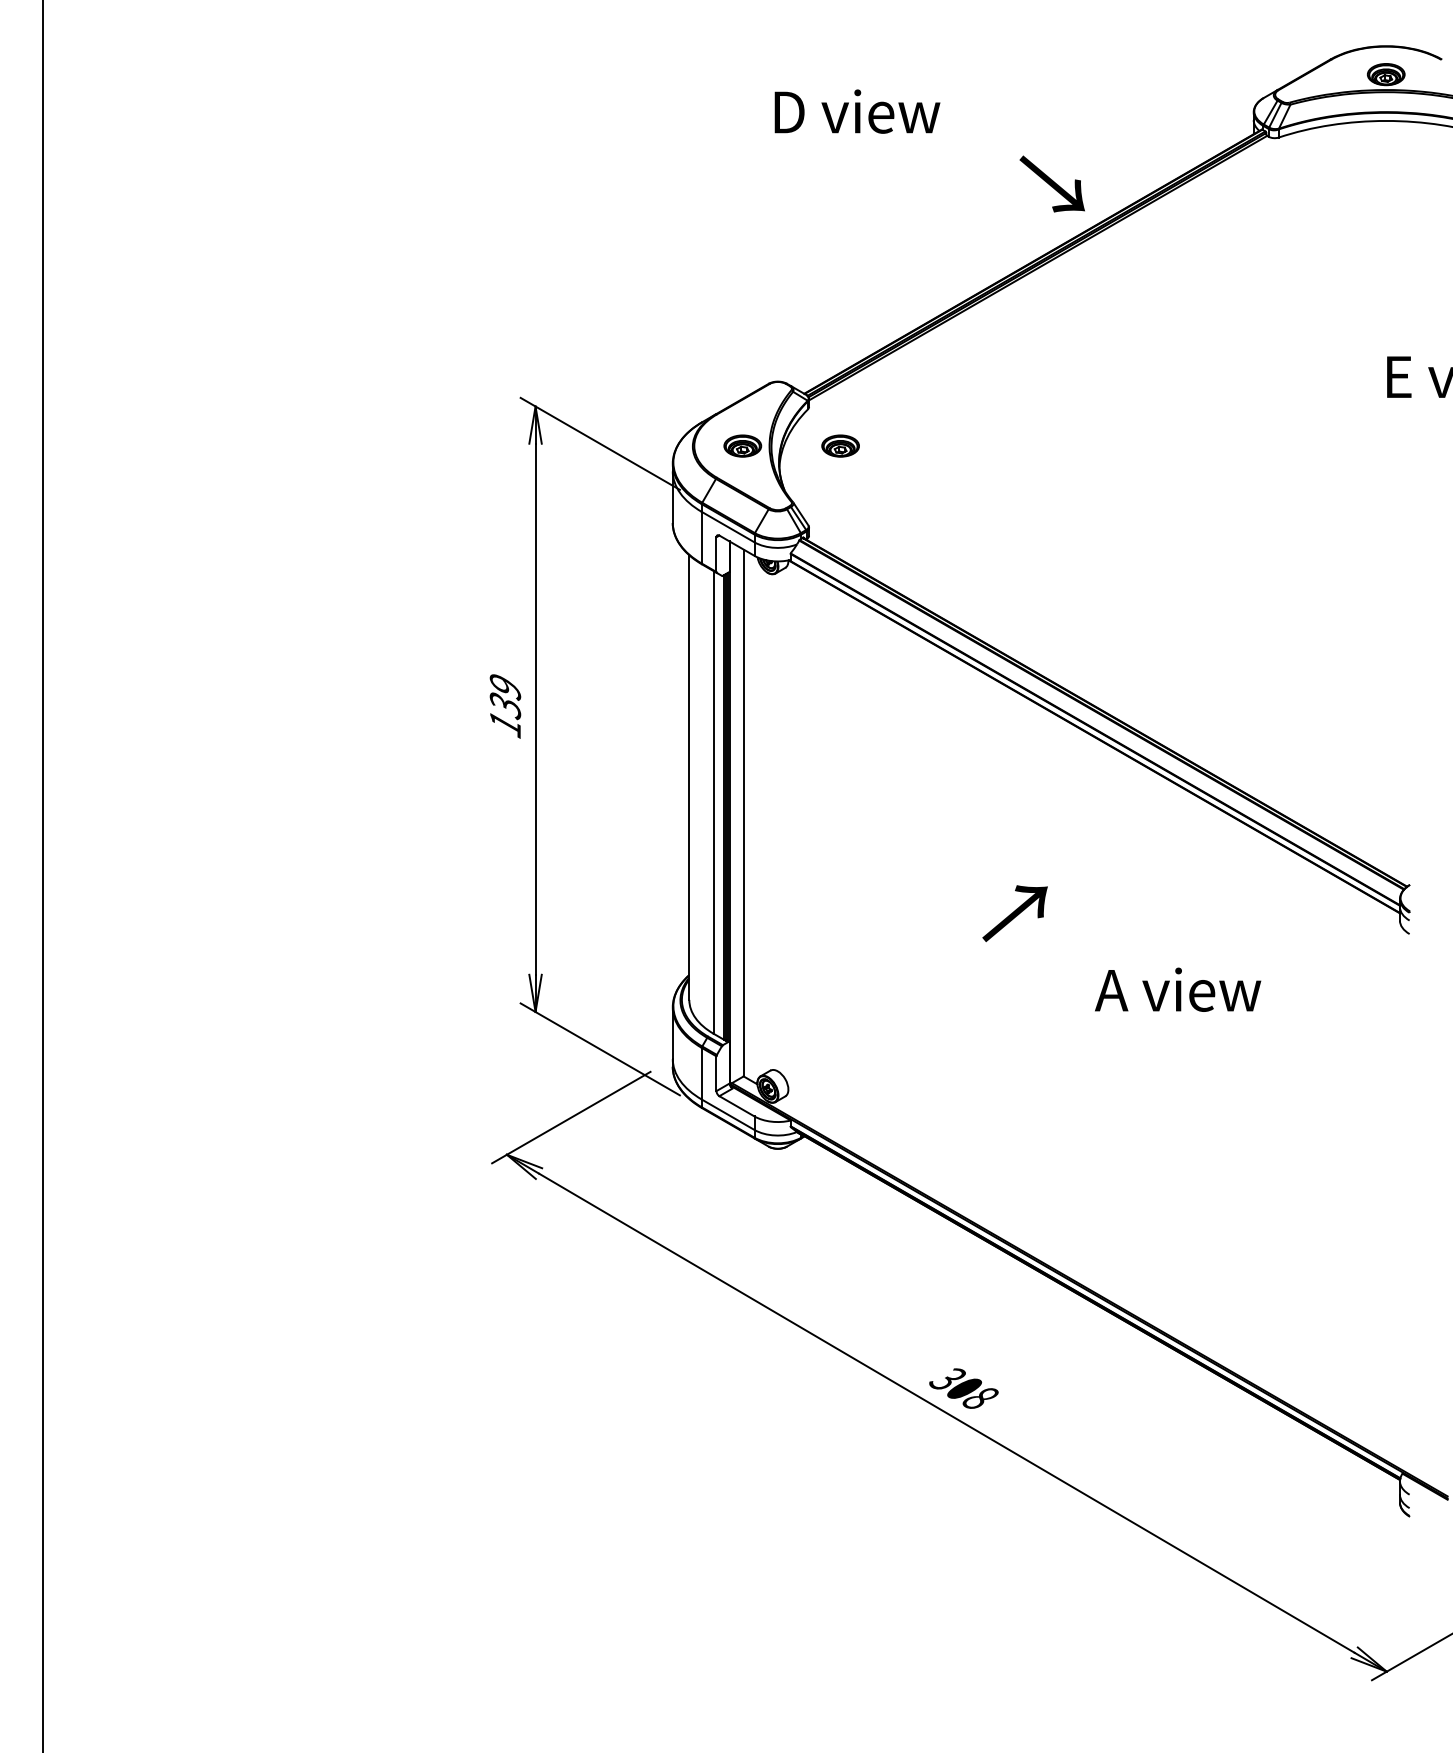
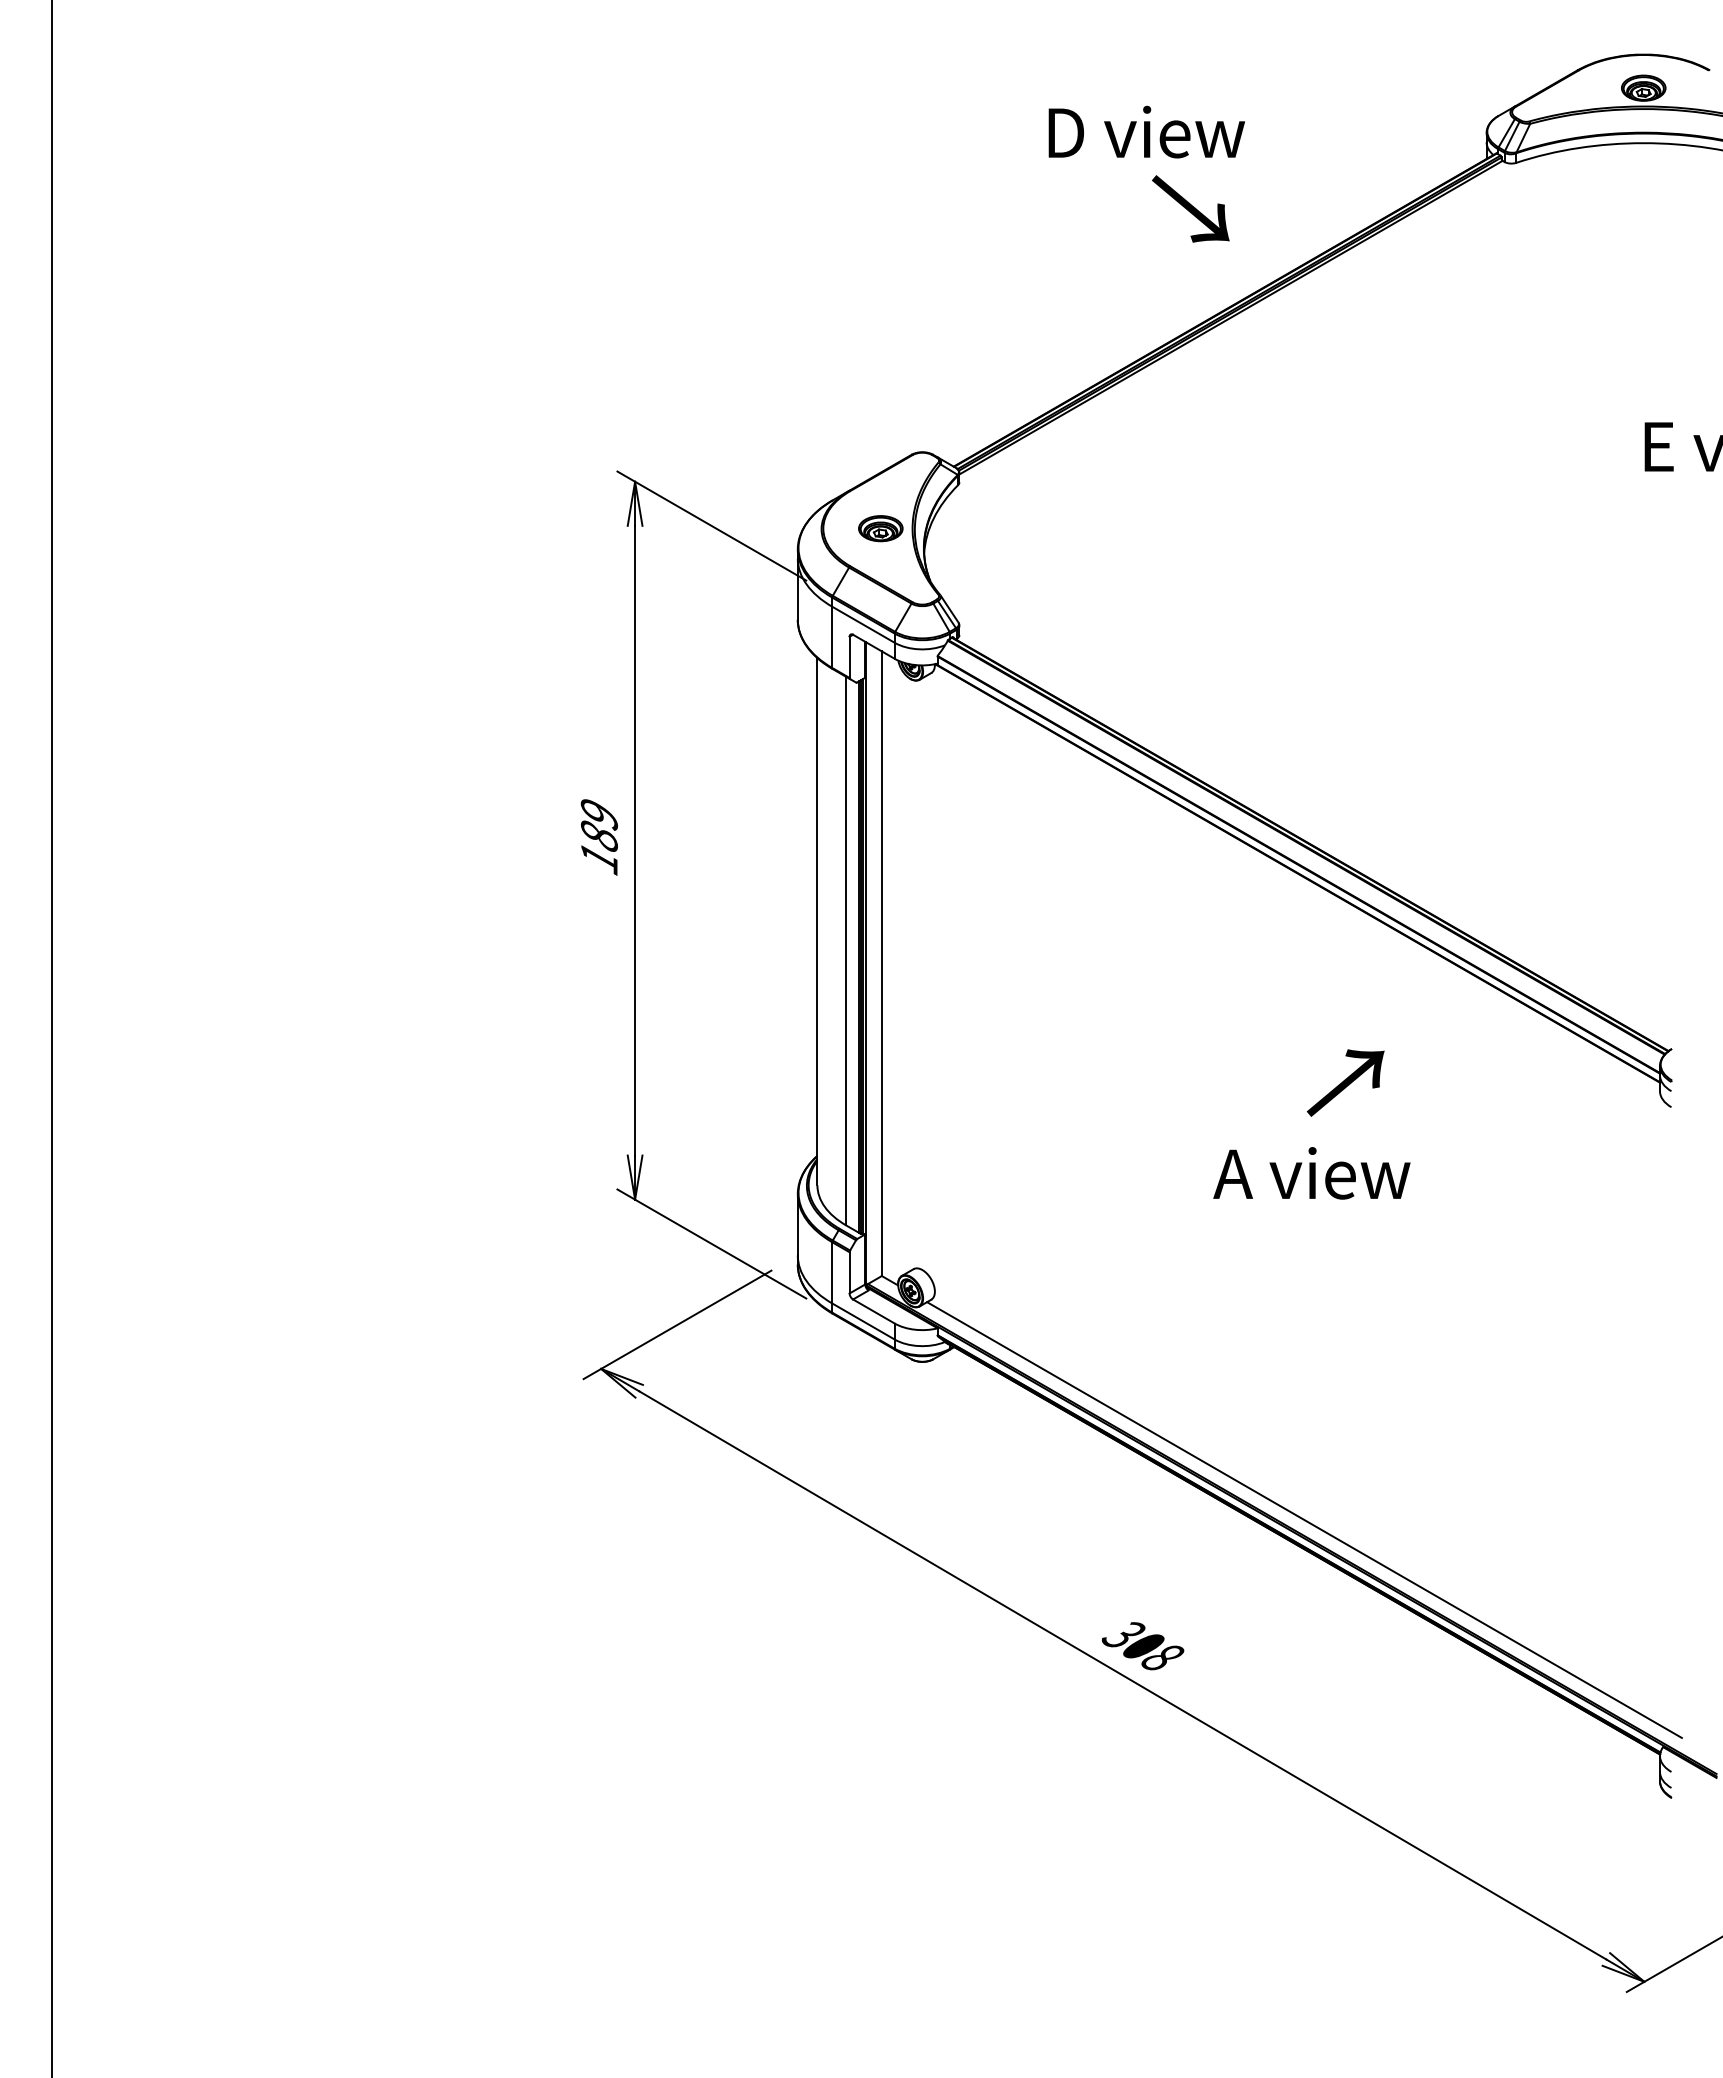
text: (857, 111) -> (1146, 131), moved
text: (1052, 183) -> (1190, 208), moved
part: (840, 445) -> (996, 528), removed
text: (504, 705) -> (598, 836), 139 -> 189
text: (1014, 913) -> (1345, 1082), moved
text: (1177, 989) -> (1311, 1173), moved
line: (1100, 1281) -> (1304, 1519), added

